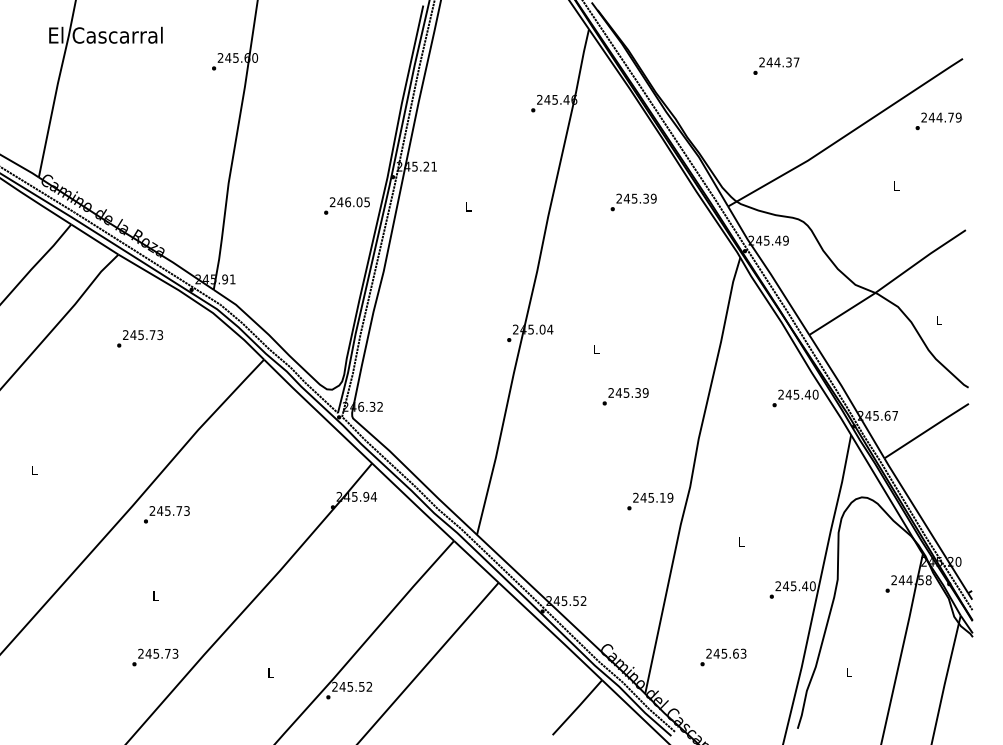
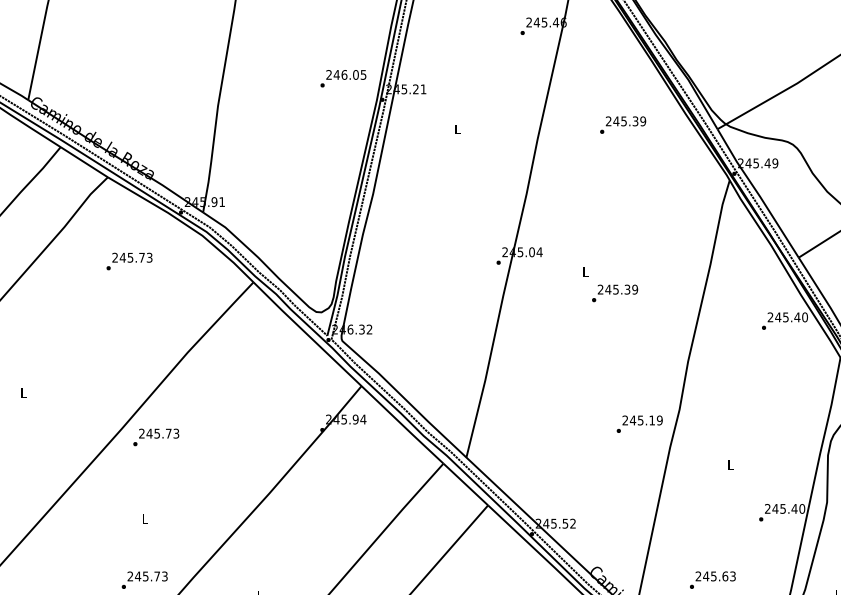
text: (346, 205) -> (342, 78), moved
text: (625, 396) -> (614, 293), moved

